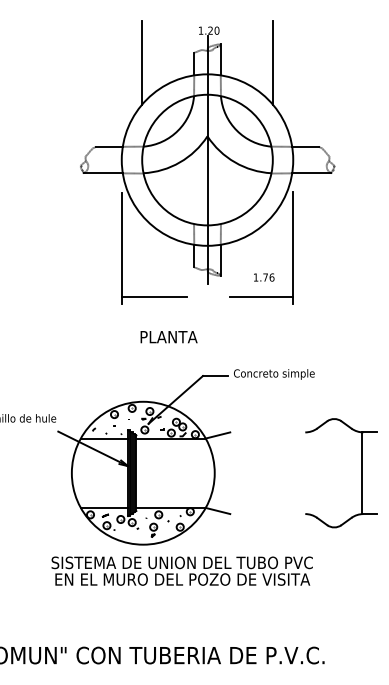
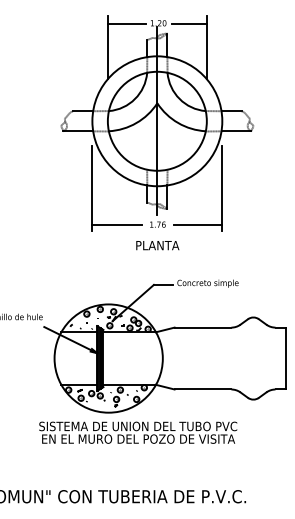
line: (167, 32) -> (127, 24), added
line: (249, 32) -> (189, 24), added
text: (264, 277) -> (158, 224), moved
text: (168, 337) -> (157, 245), moved
line: (267, 432) -> (202, 327), added
line: (362, 473) -> (286, 358), moved
line: (267, 514) -> (202, 389), added

